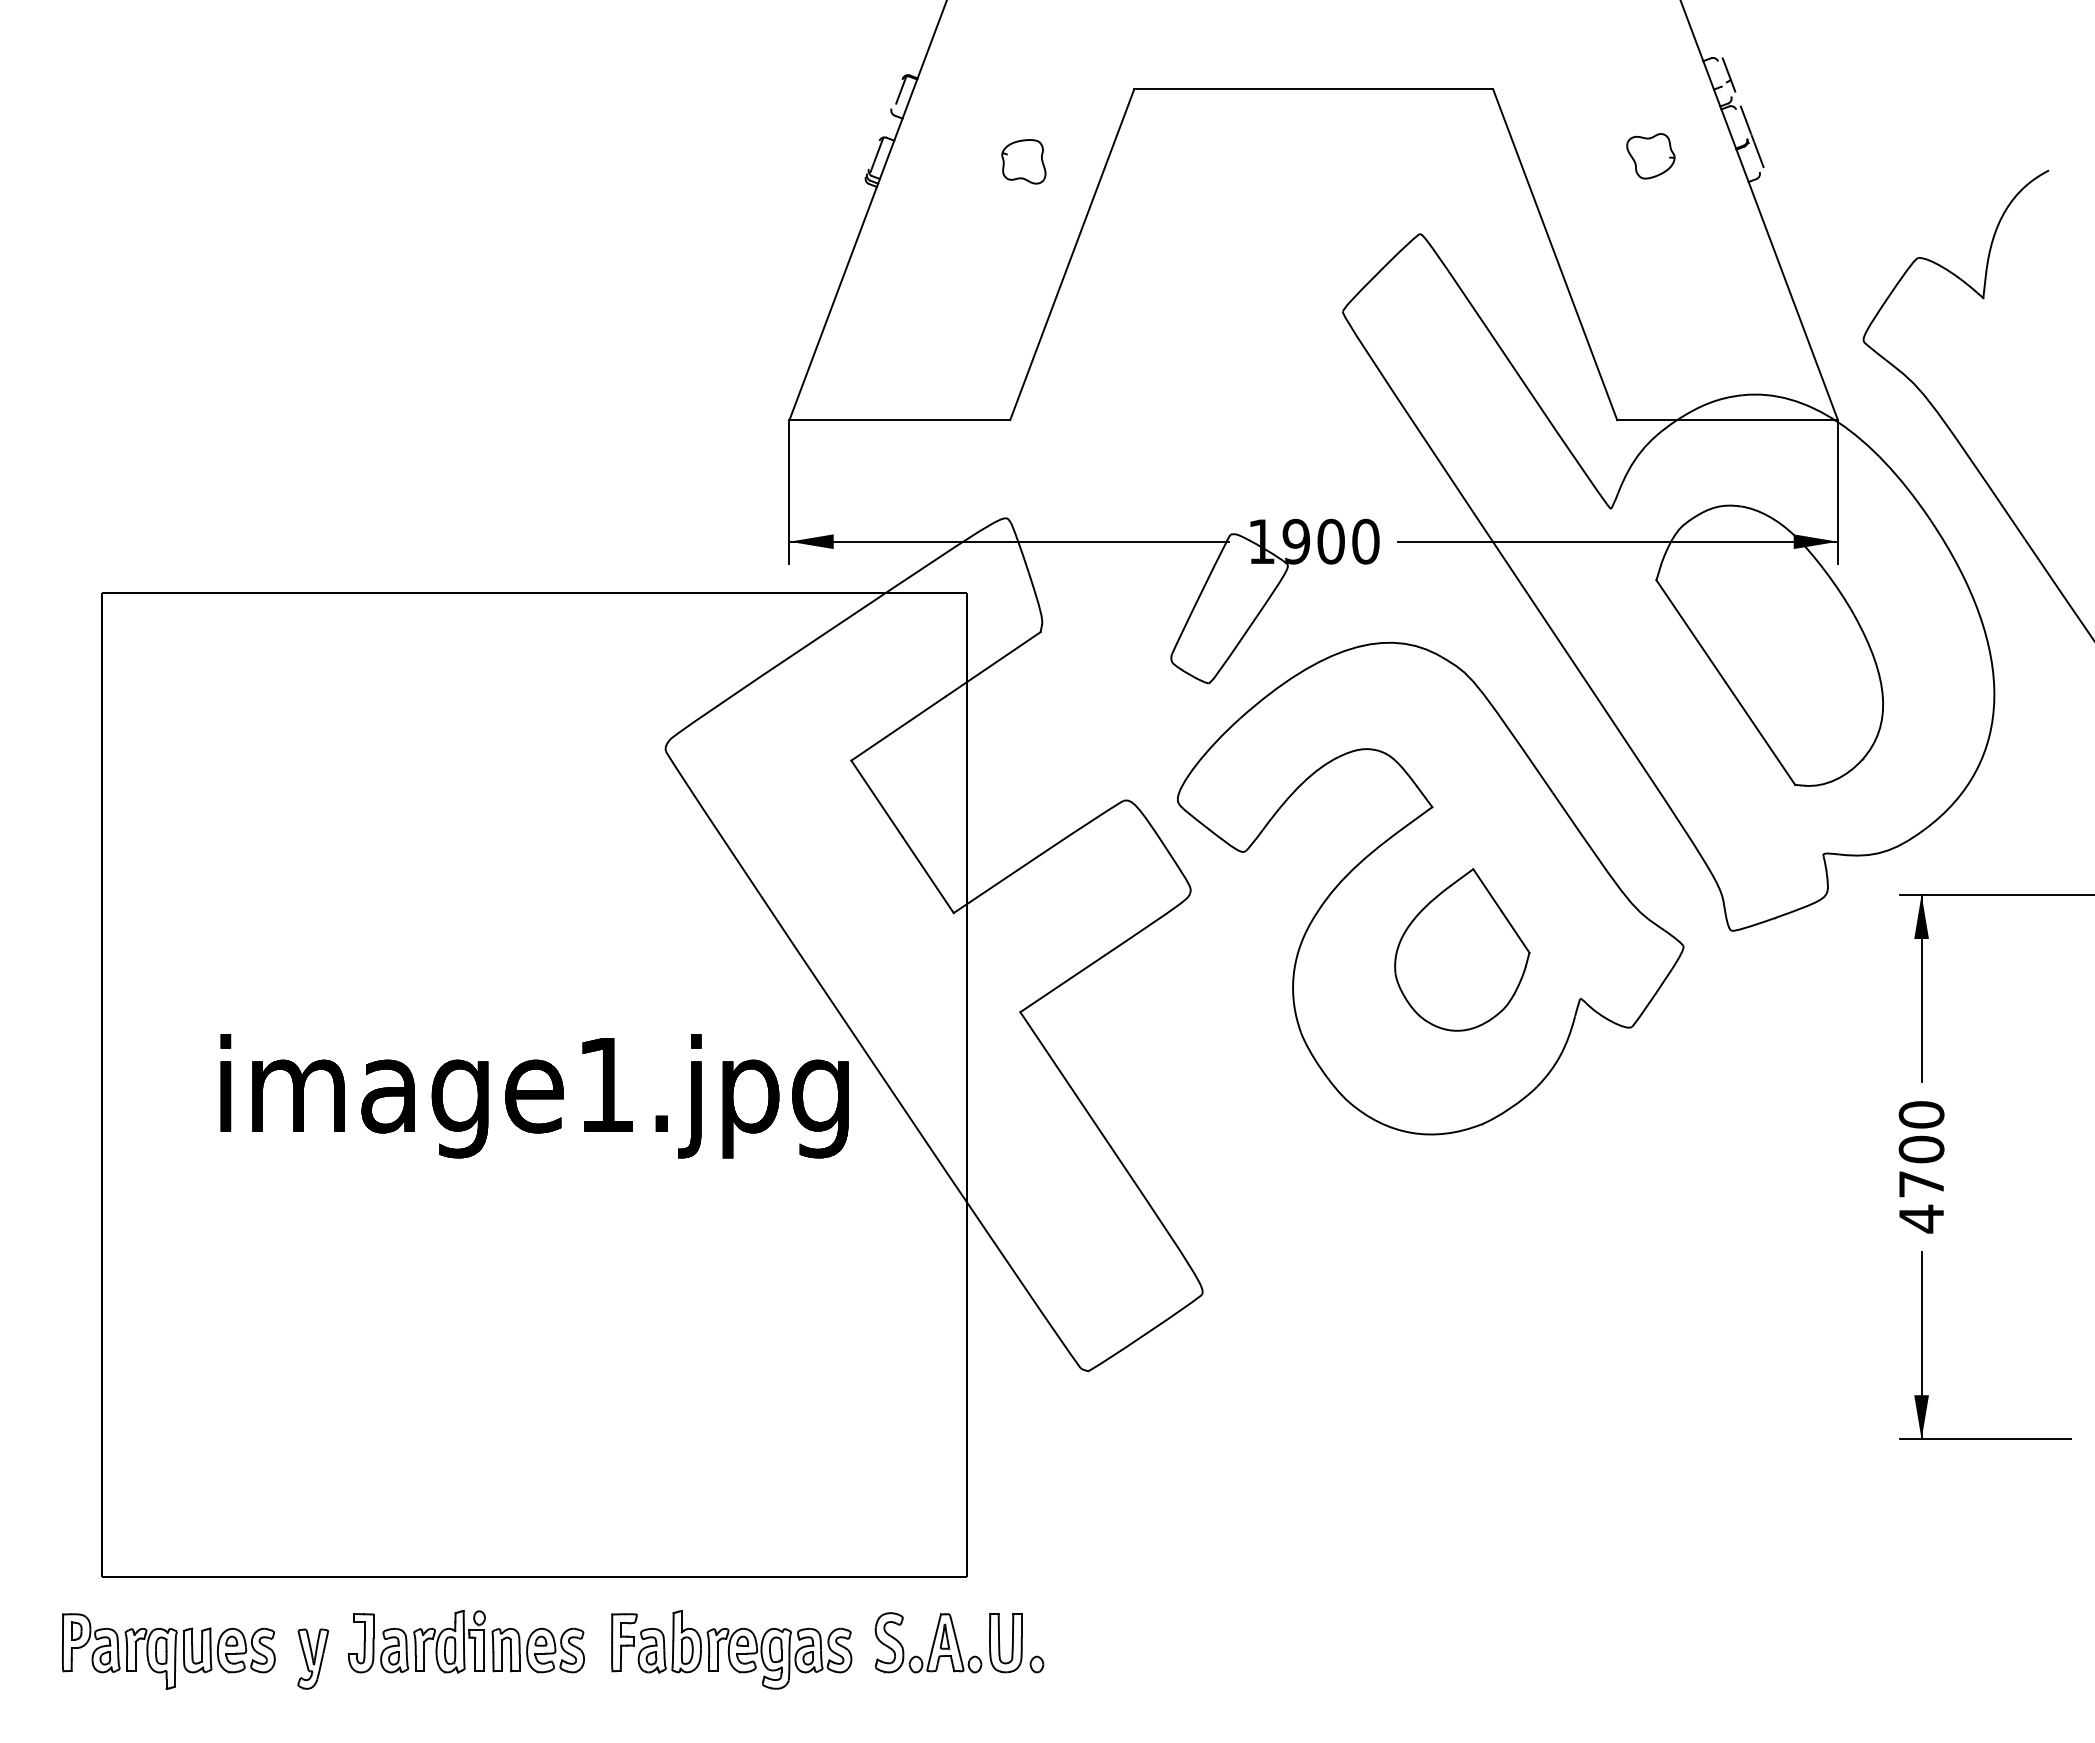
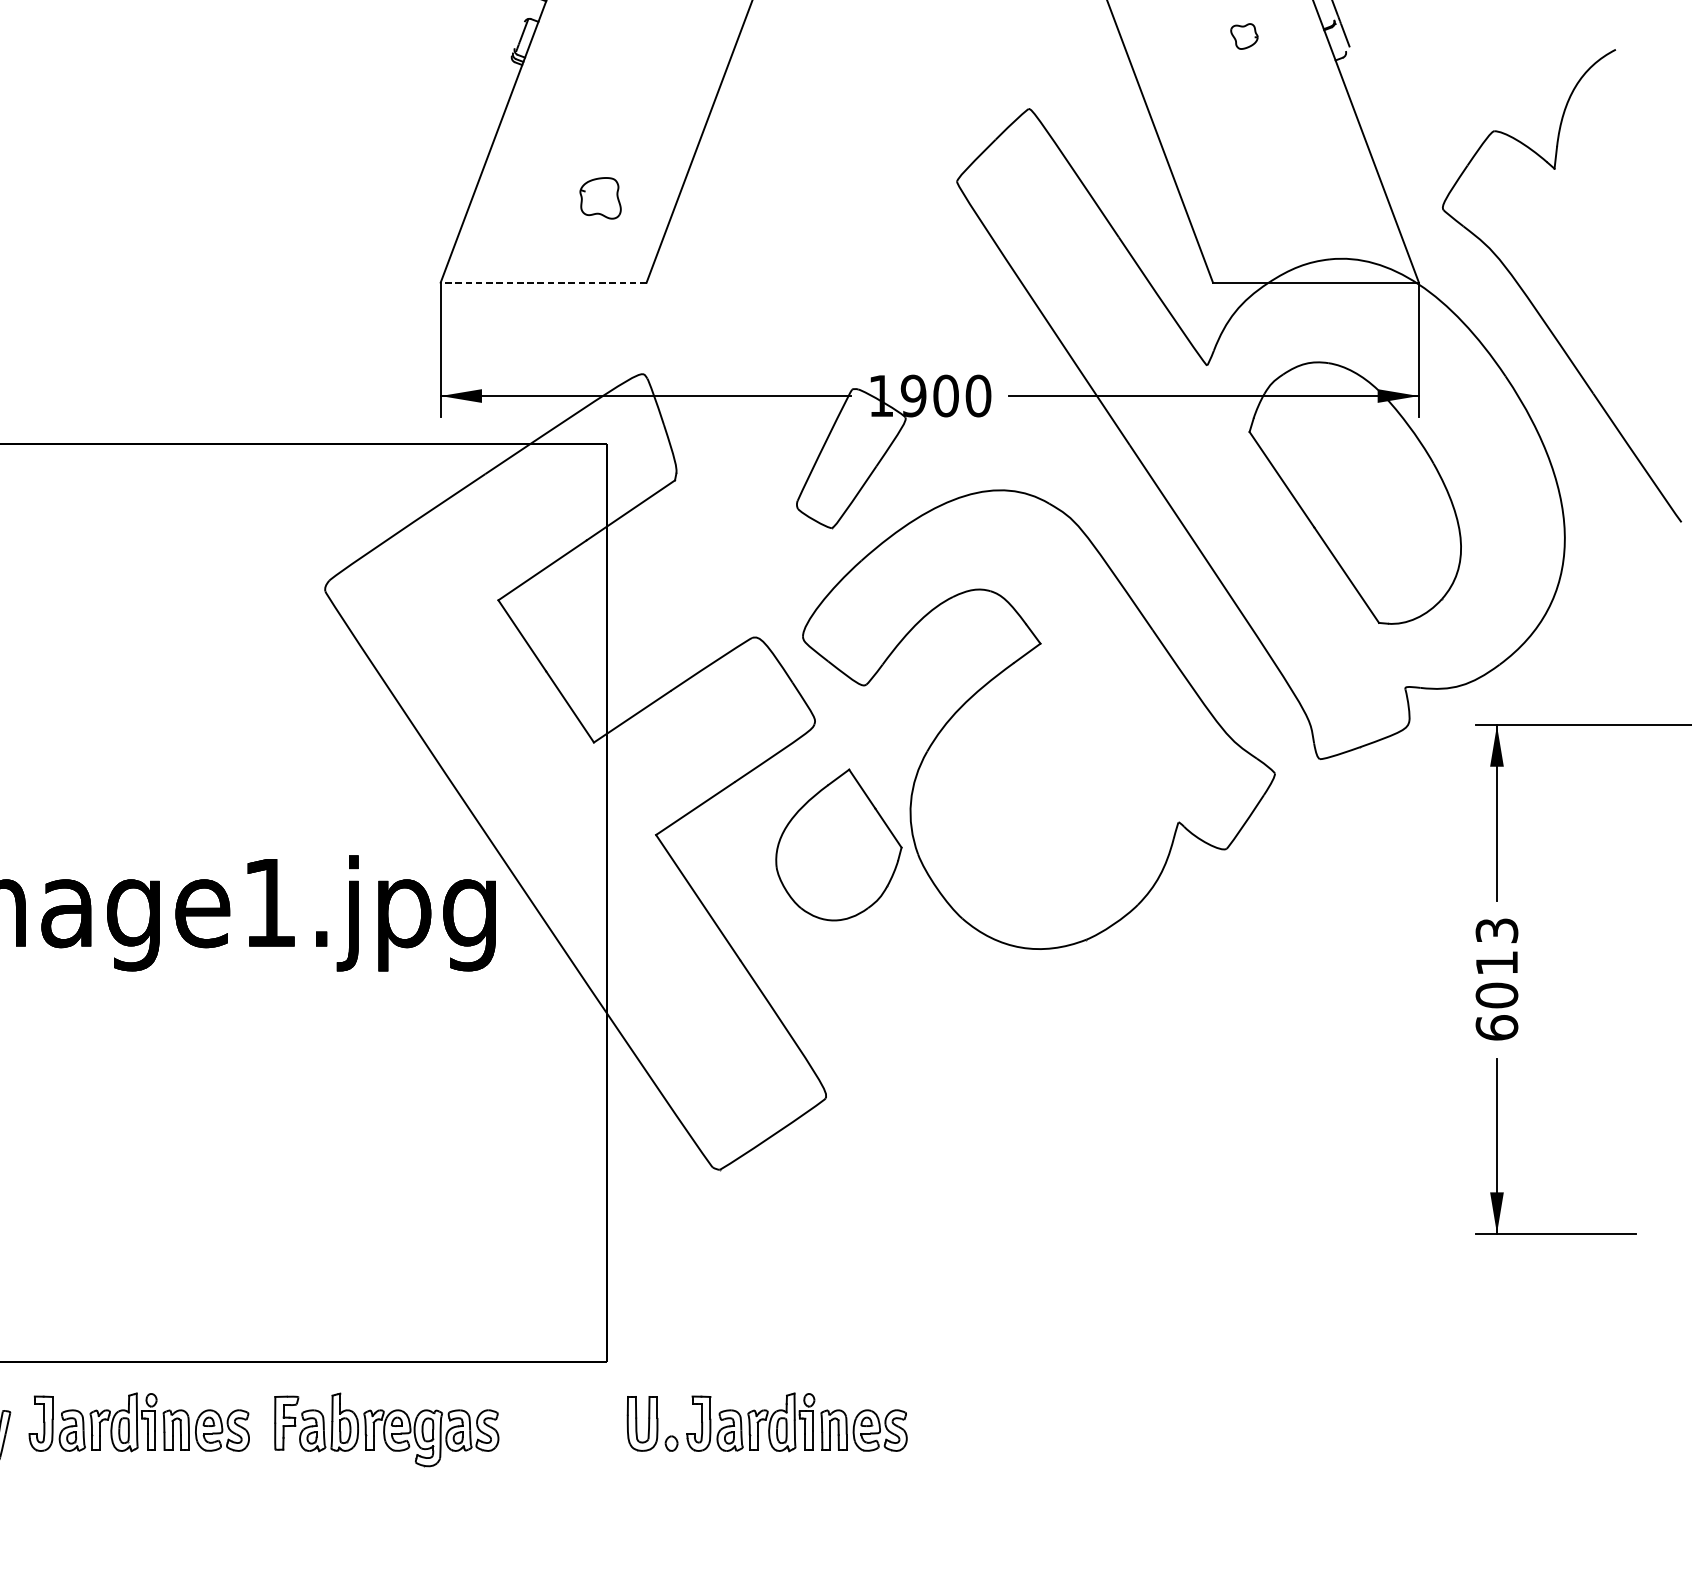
part: (1650, 156) -> (1244, 36), size x0.6
part: (1023, 161) -> (600, 198), moved
line: (899, 420) -> (543, 282), solid -> dashed
part: (1462, 949) -> (839, 844), moved
text: (1921, 1167) -> (1496, 979), 4700 -> 6013
part: (1170, 1641) -> (796, 1422), added
part: (928, 1642) -> (570, 1423), removed

